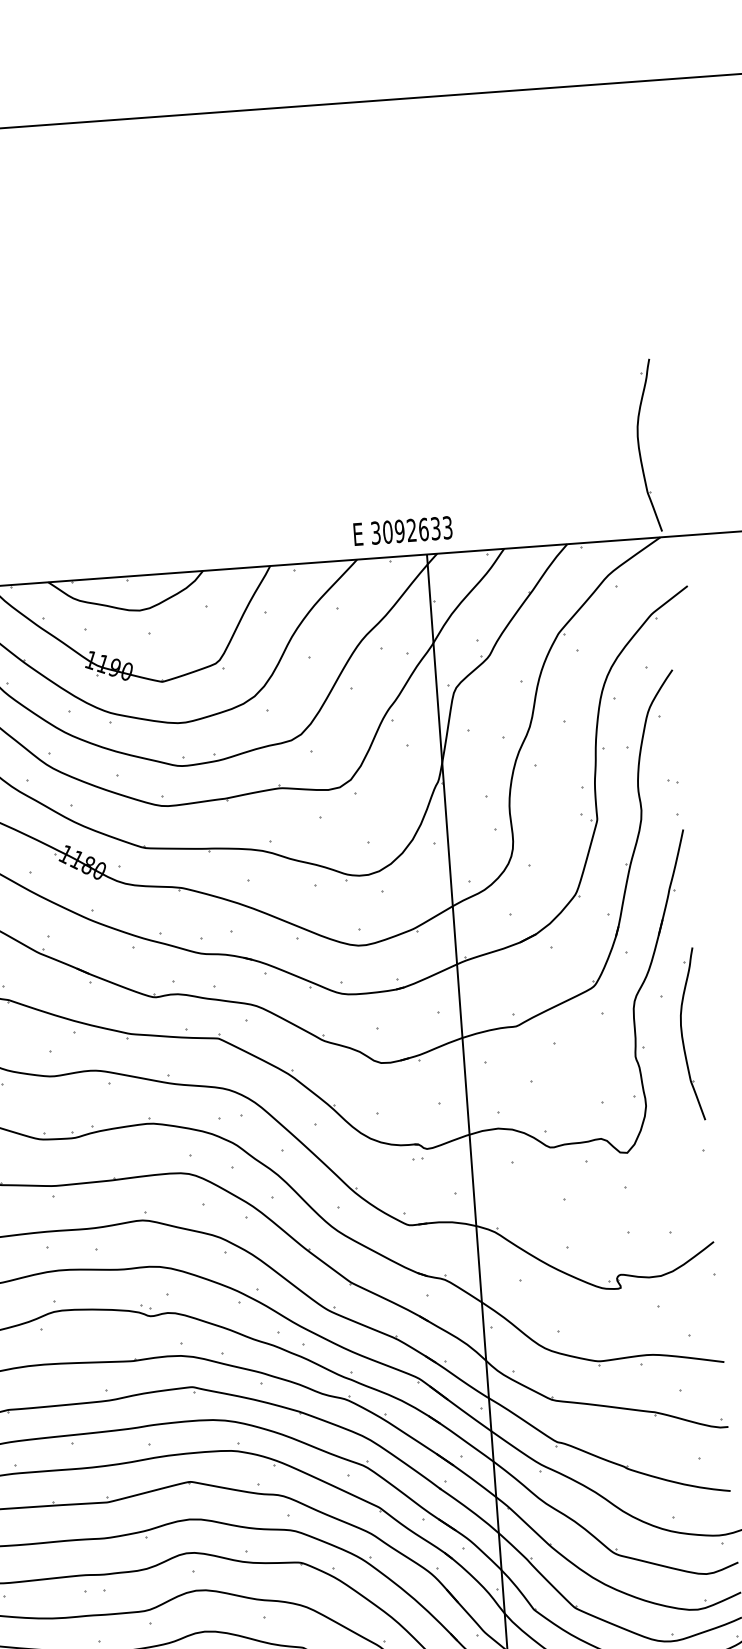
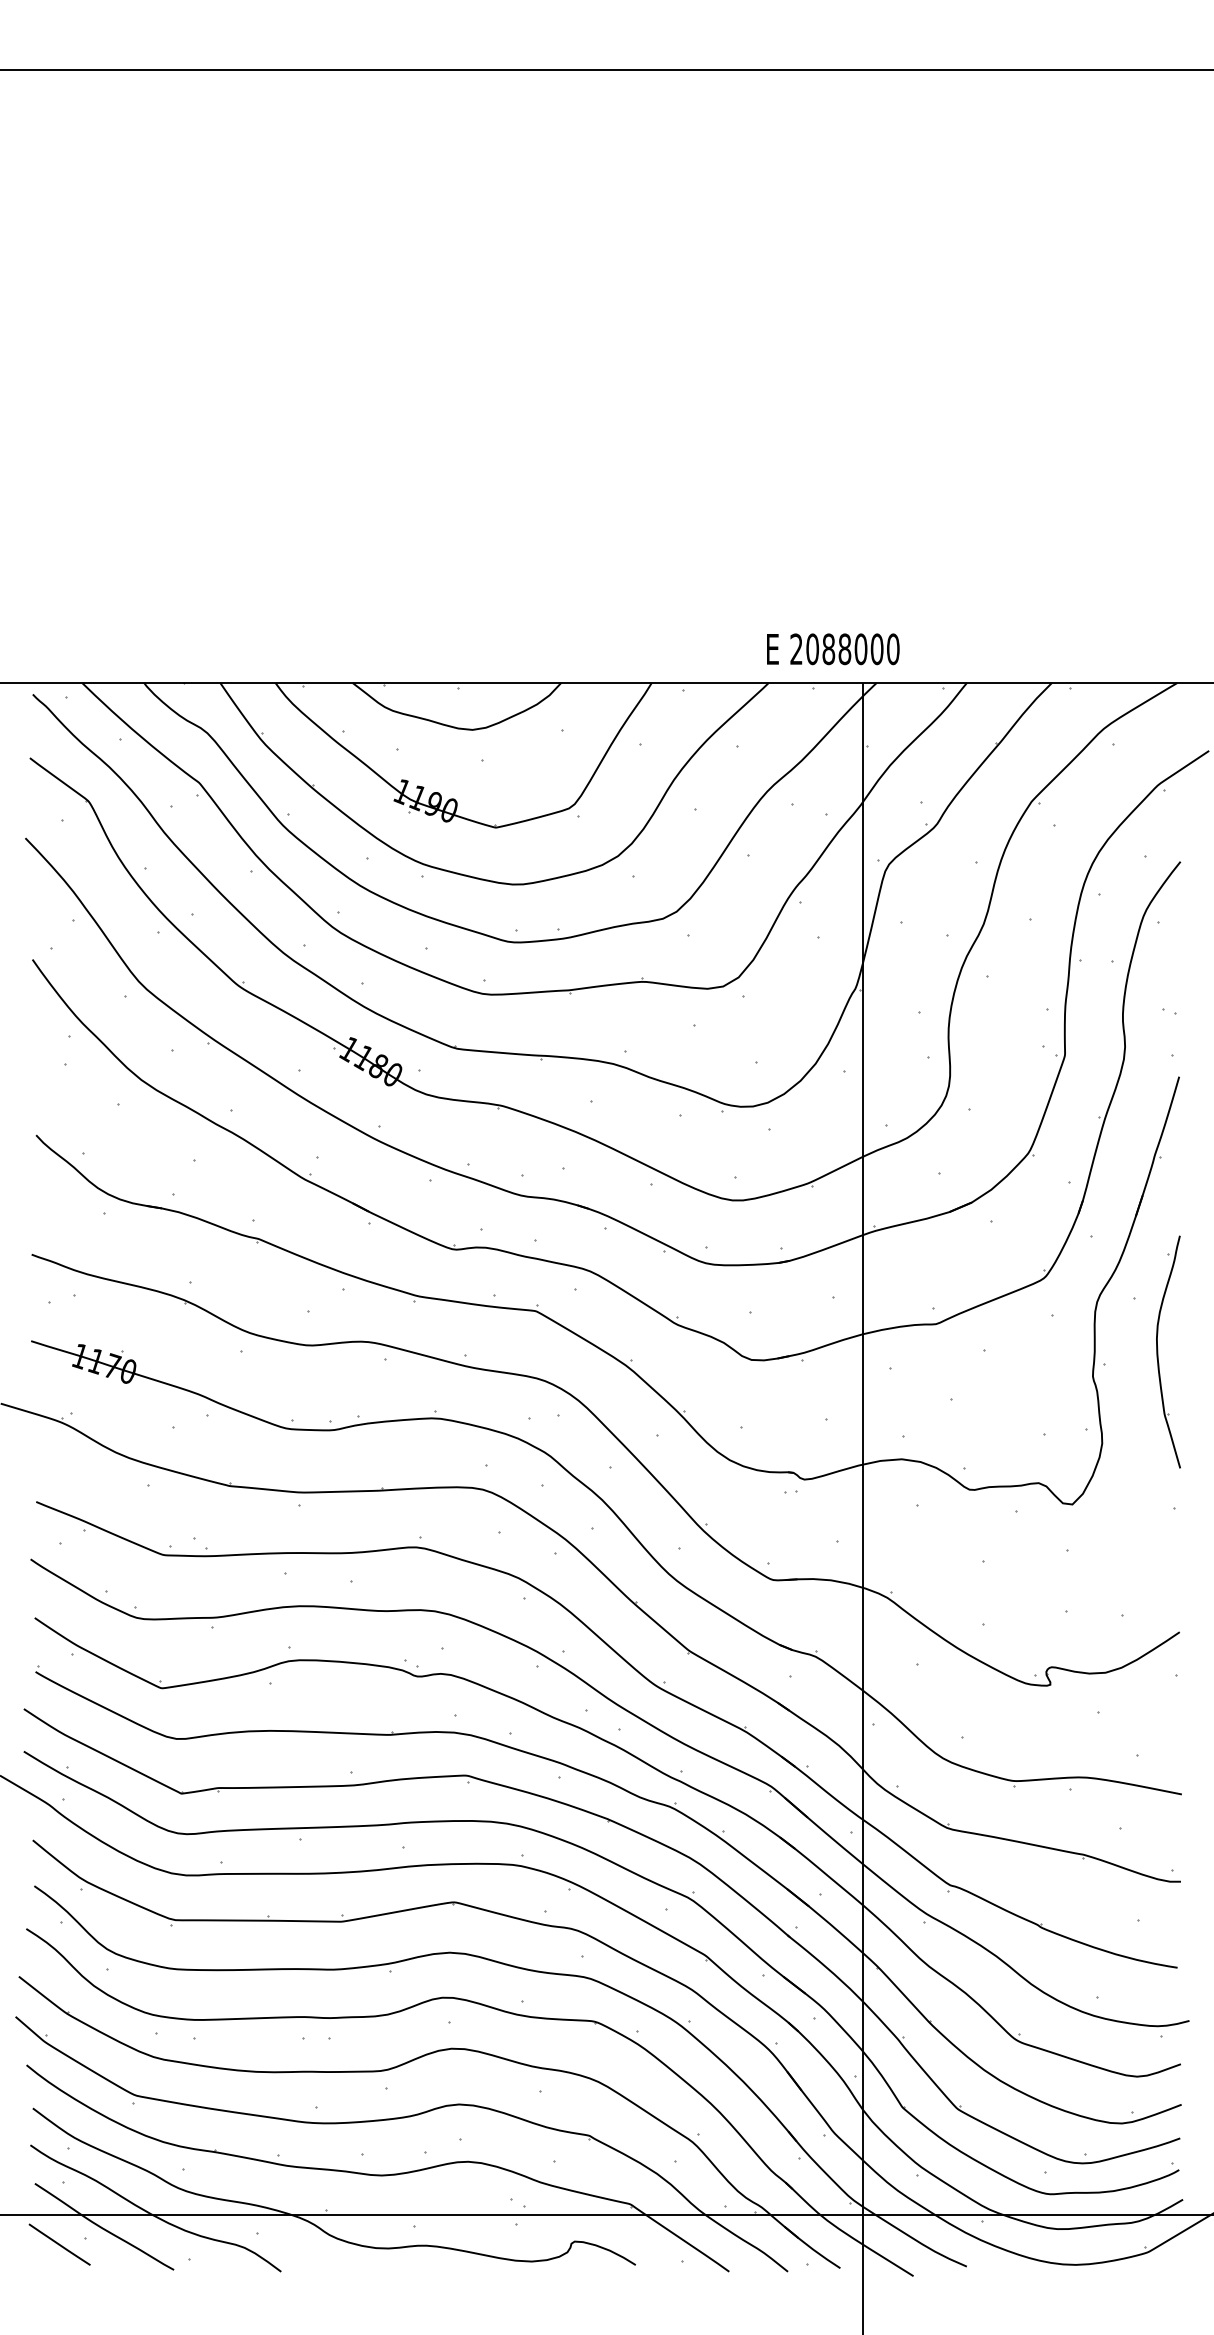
part: (639, 445) -> (1158, 558), removed
text: (411, 530) -> (844, 649), 3092633 -> 2088000

